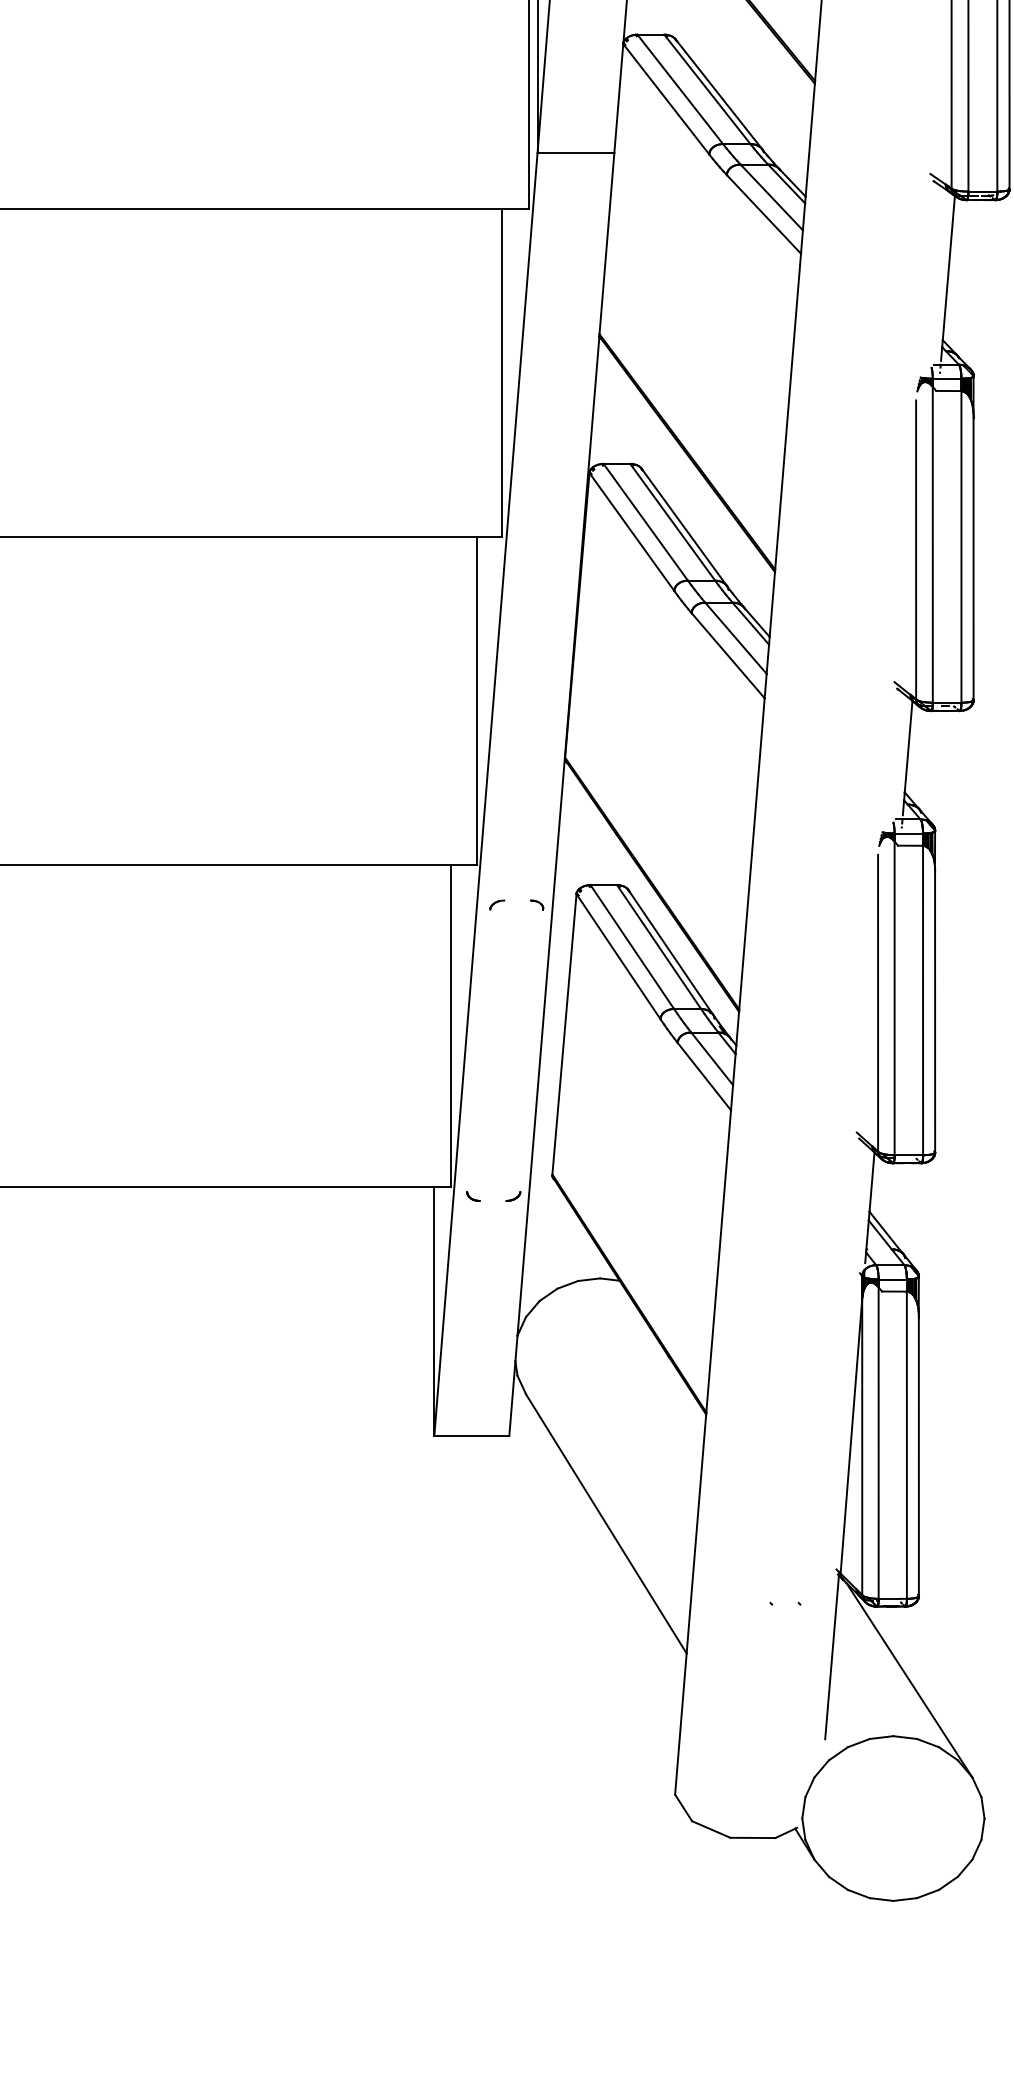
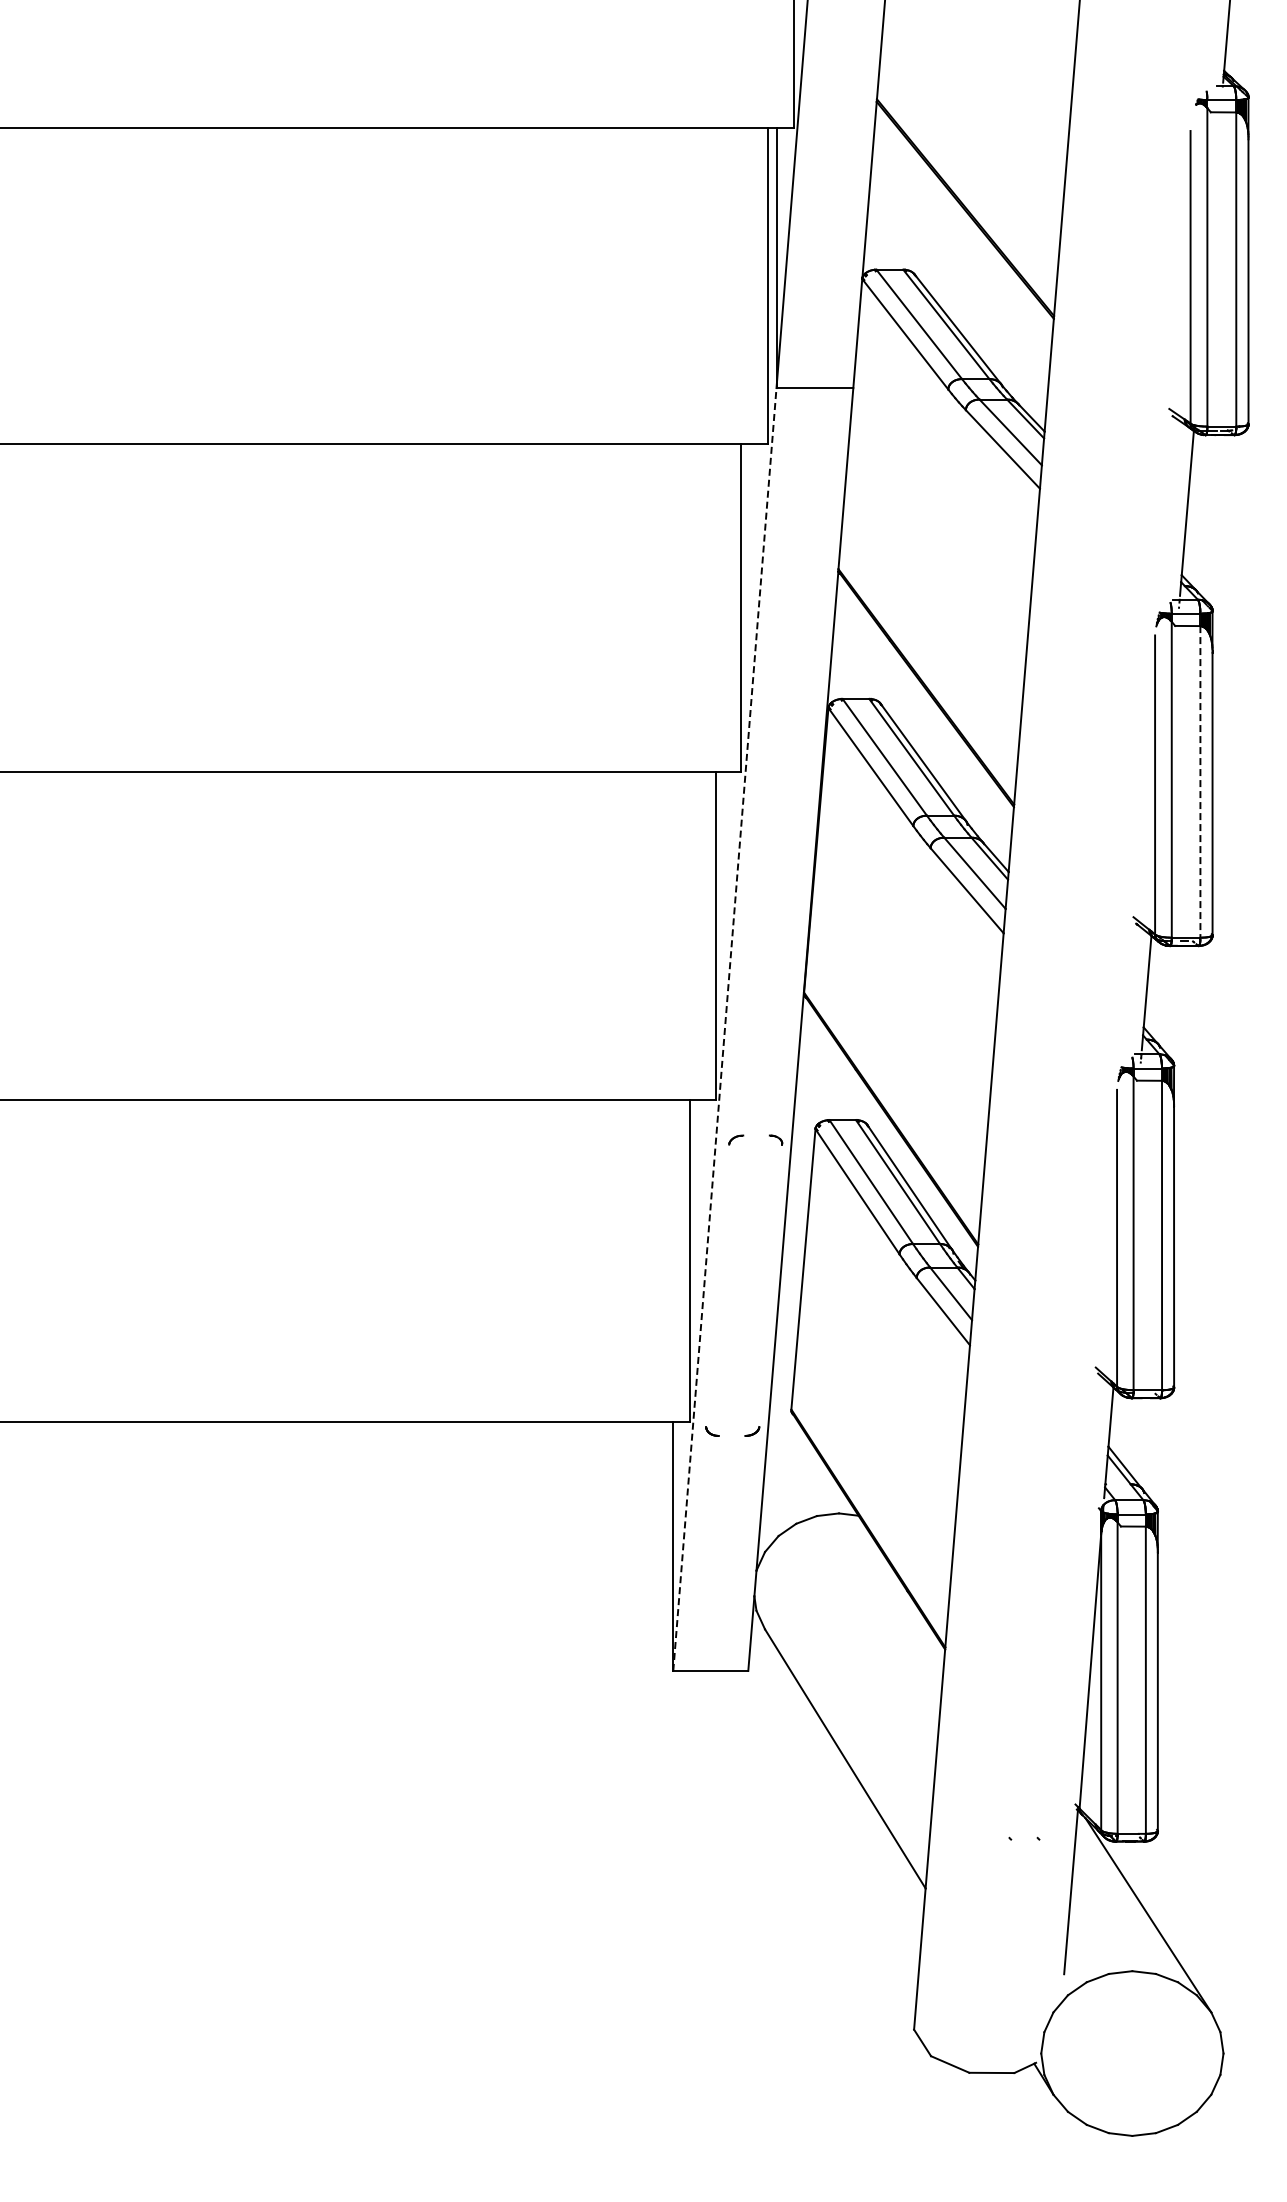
line: (961, 546) -> (1200, 781), solid -> dashed
line: (485, 794) -> (724, 1029), solid -> dashed

